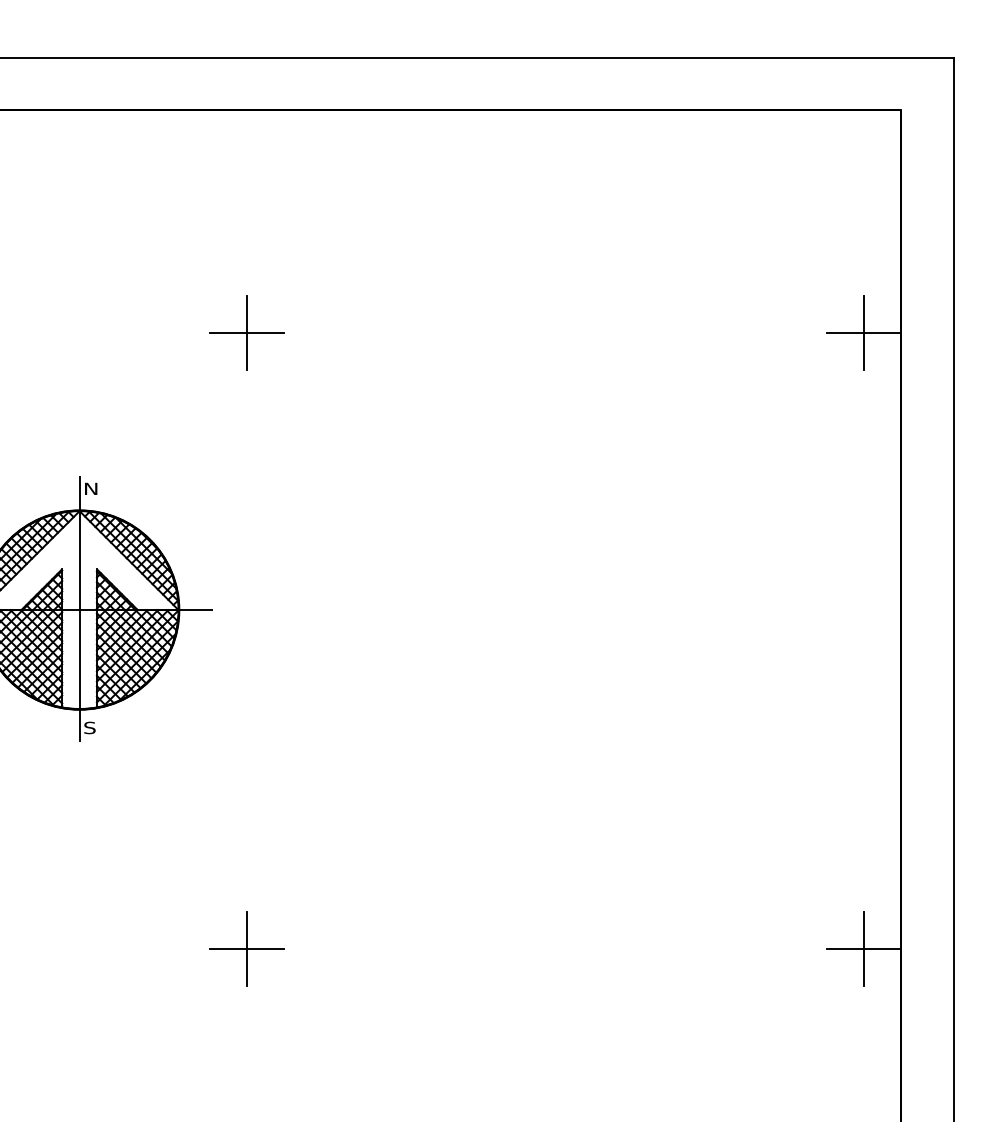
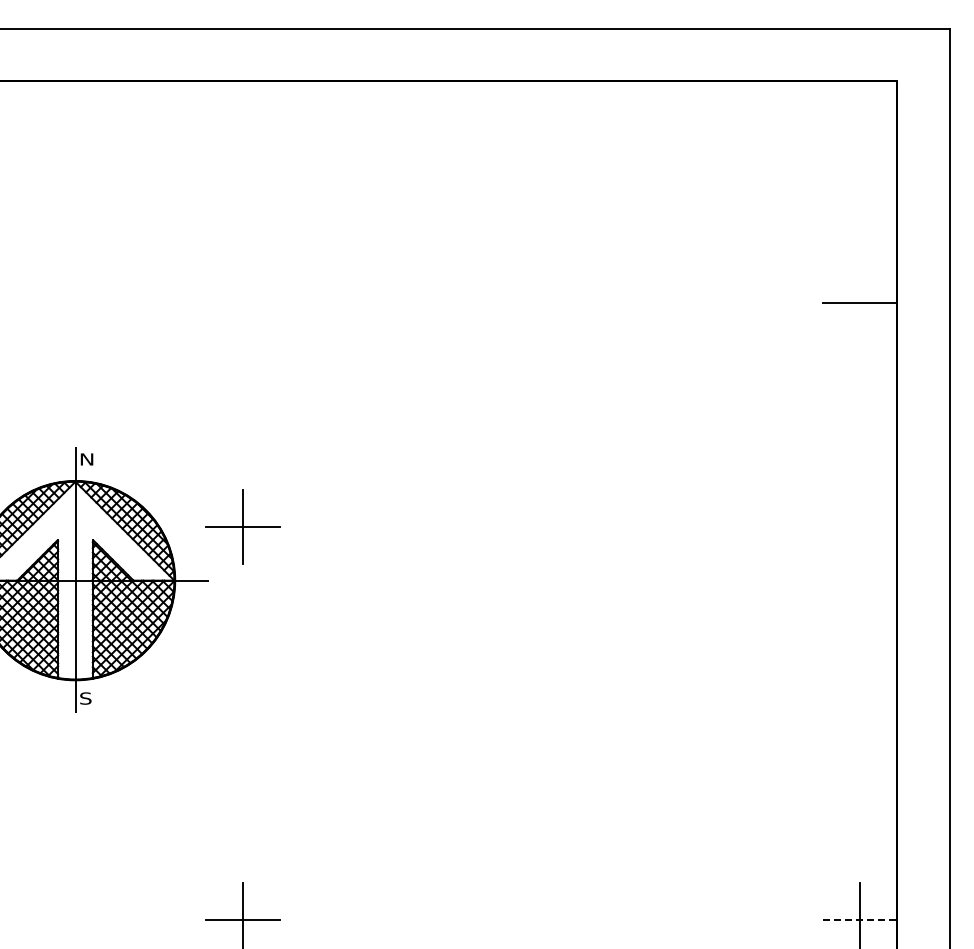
part: (246, 332) -> (242, 527), moved
line: (864, 332) -> (860, 303), removed
line: (864, 949) -> (860, 920), solid -> dashed

